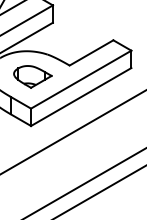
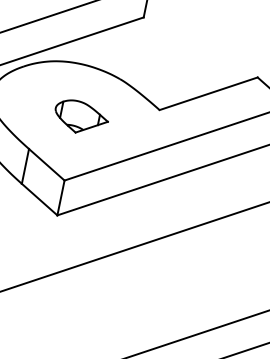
part: (32, 76) -> (80, 116), size x0.7

